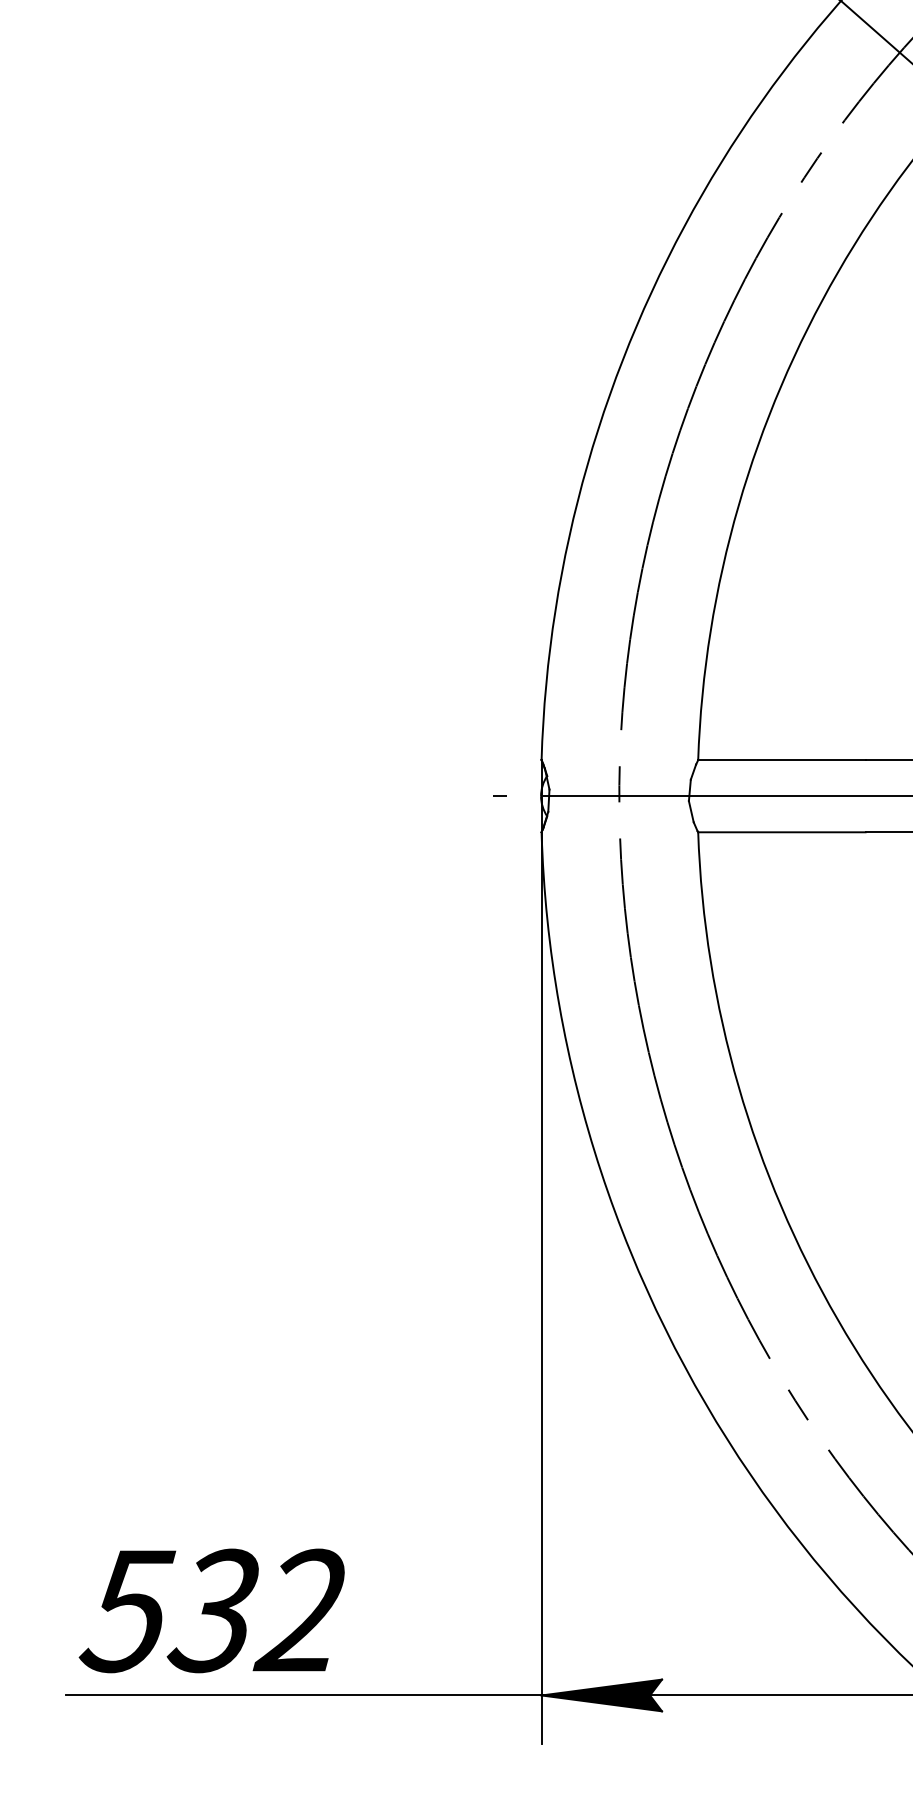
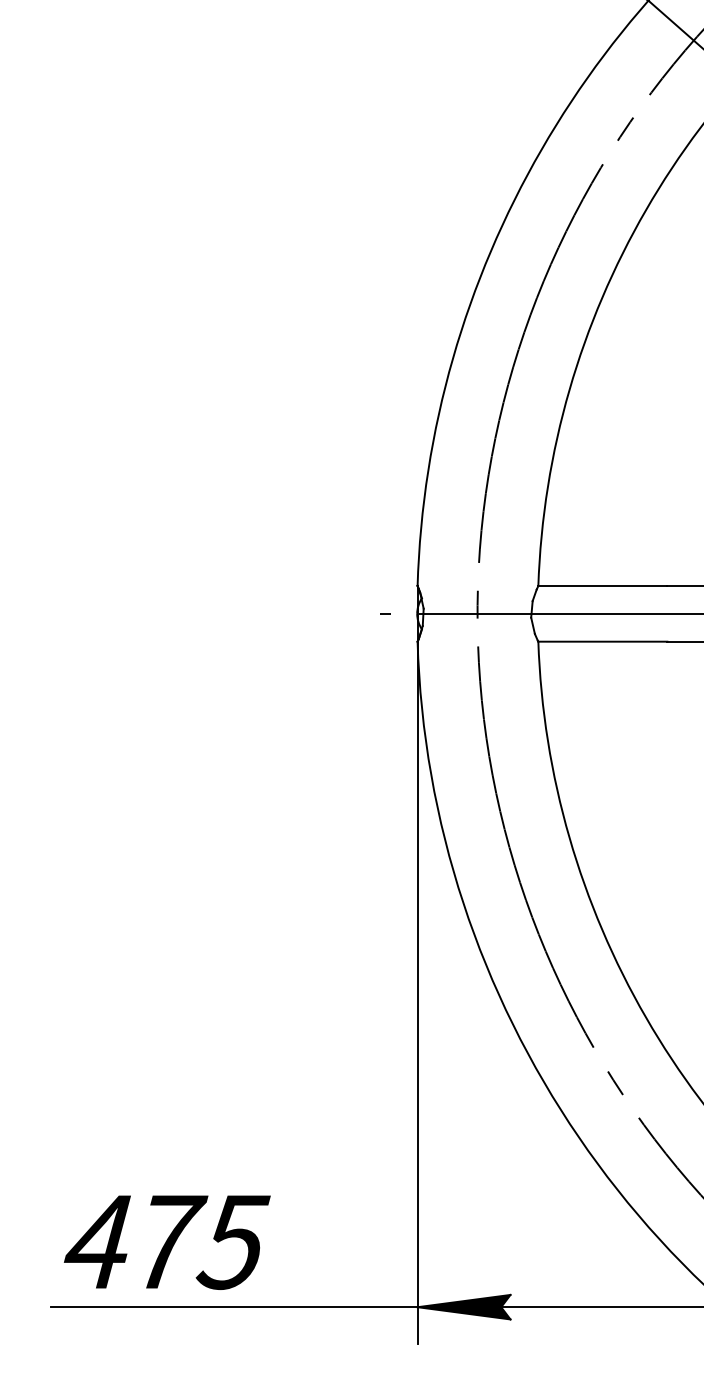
text: (214, 1610) -> (165, 1241), 532 -> 475

